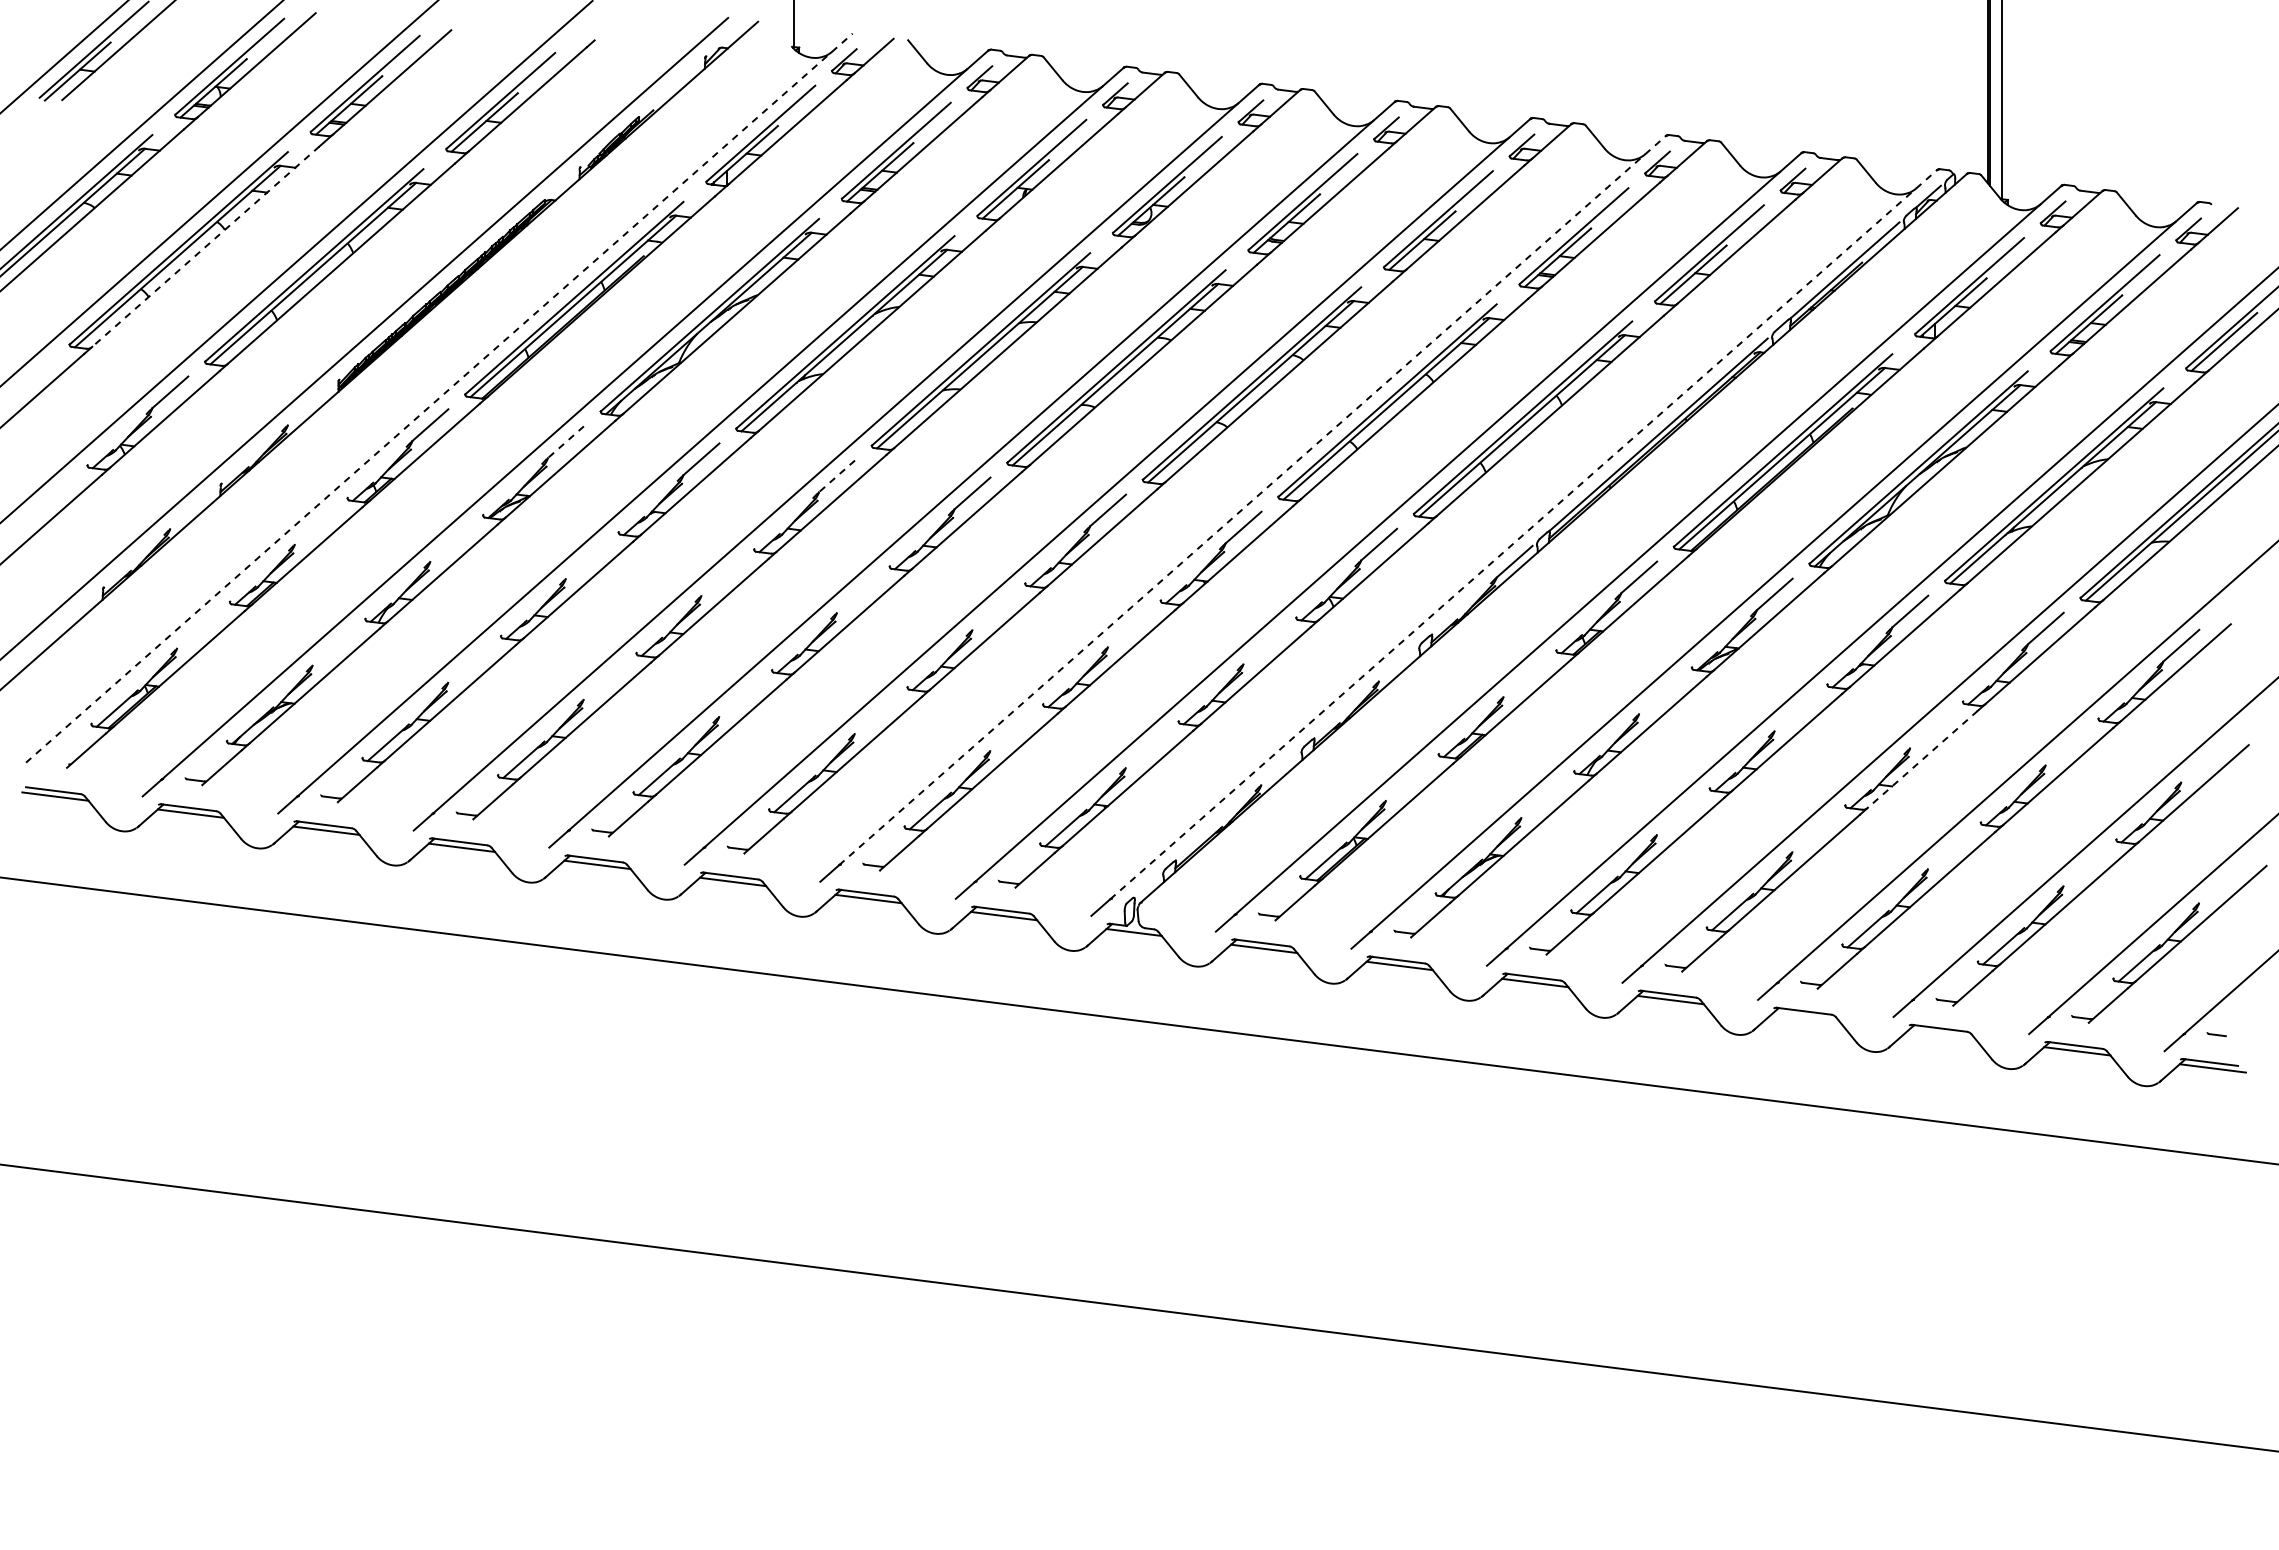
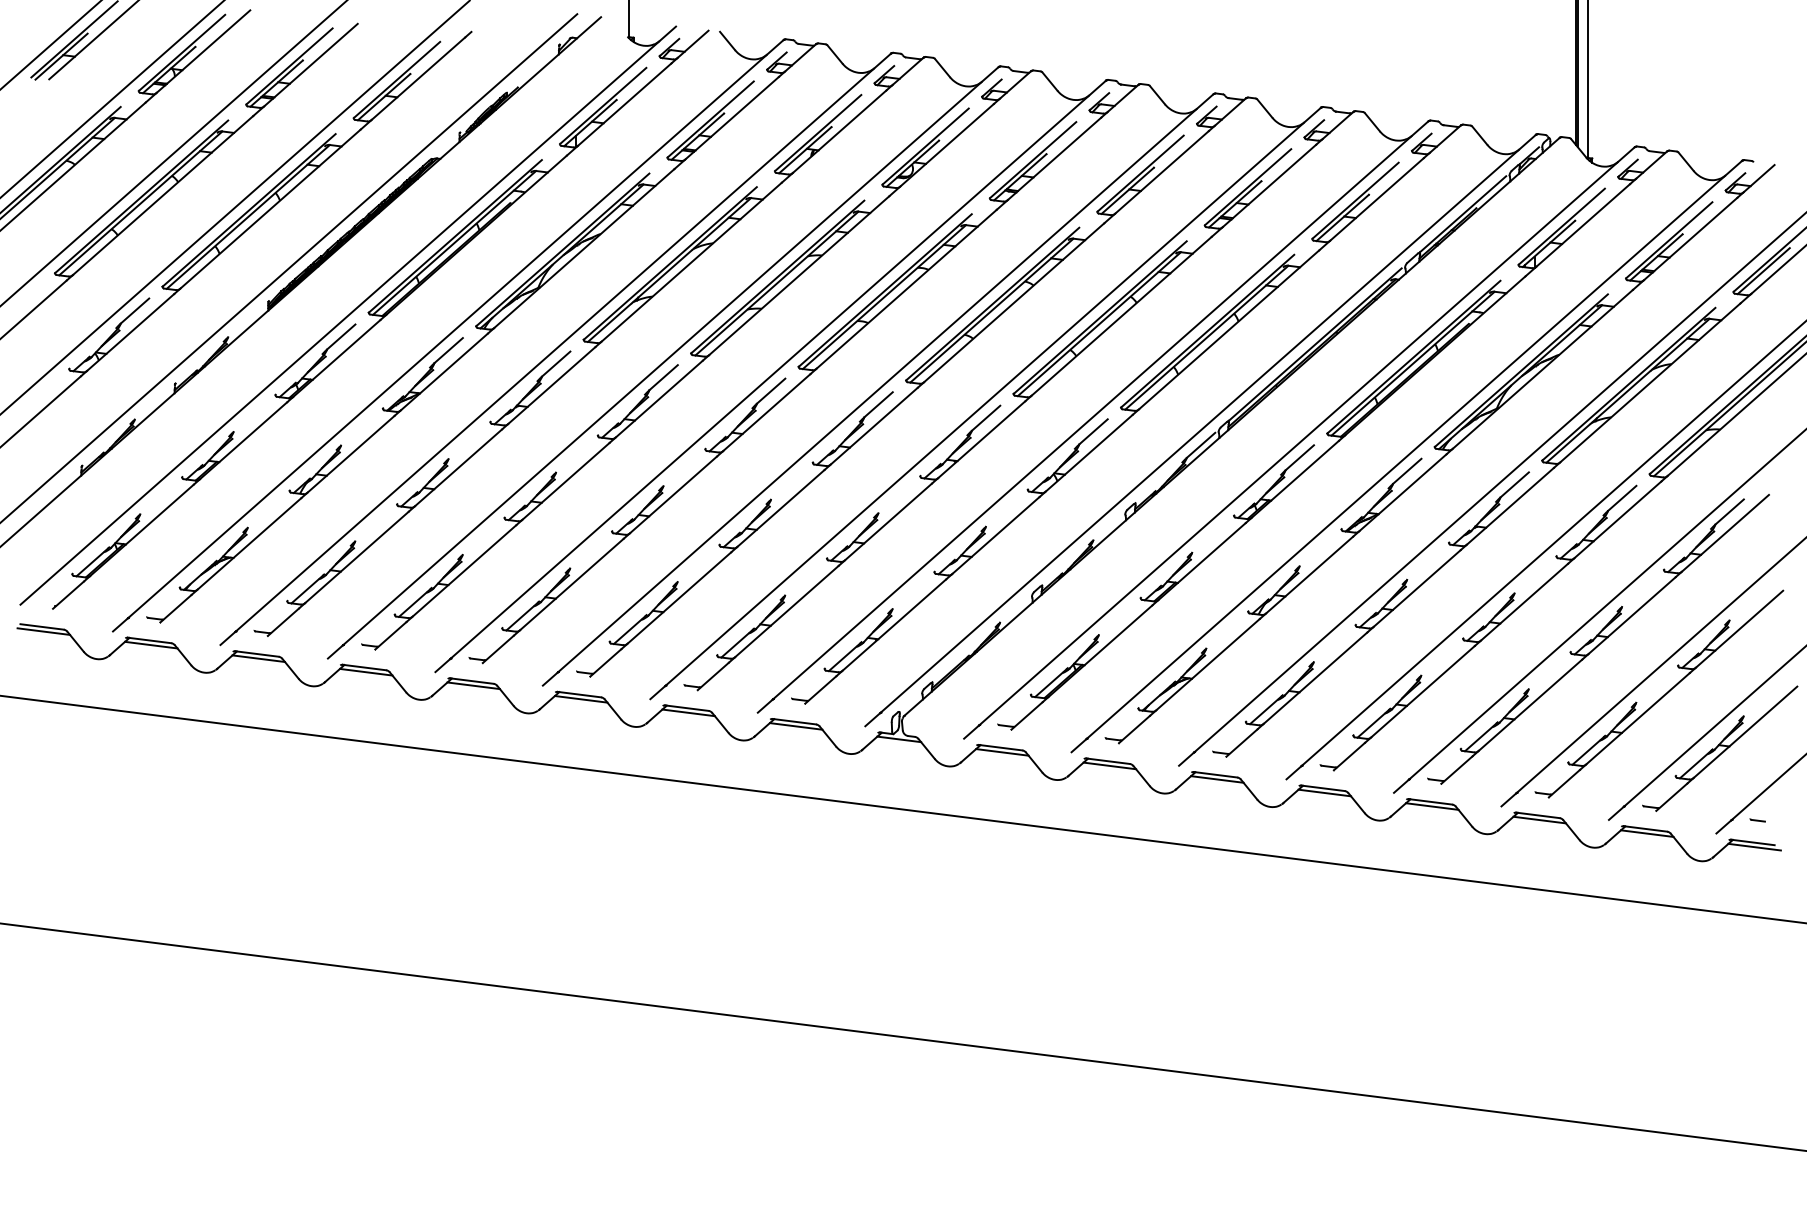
line: (205, 247) -> (162, 196), dashed -> solid
line: (439, 397) -> (348, 315), dashed -> solid
line: (565, 442) -> (448, 350), dashed -> solid
line: (836, 476) -> (663, 377), dashed -> solid
line: (1252, 500) -> (993, 396), dashed -> solid
line: (1523, 534) -> (1208, 423), dashed -> solid
line: (1922, 759) -> (1524, 602), dashed -> solid
line: (1806, 1017) -> (1432, 806), added
line: (1941, 1034) -> (1539, 820), added

